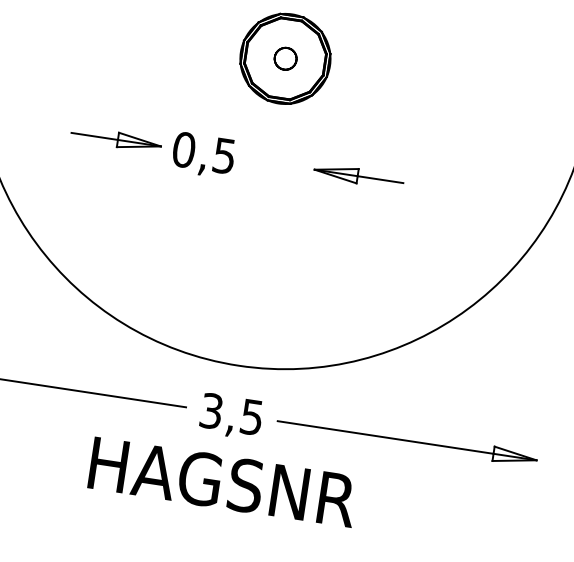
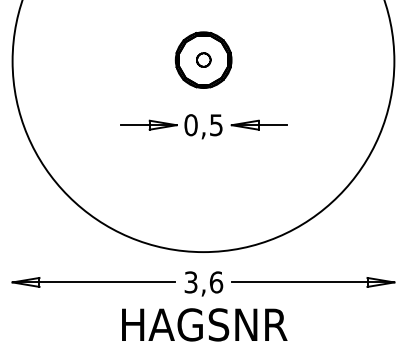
part: (152, 147) -> (171, 126), moved
text: (252, 417) -> (216, 282), 3,5 -> 3,6

